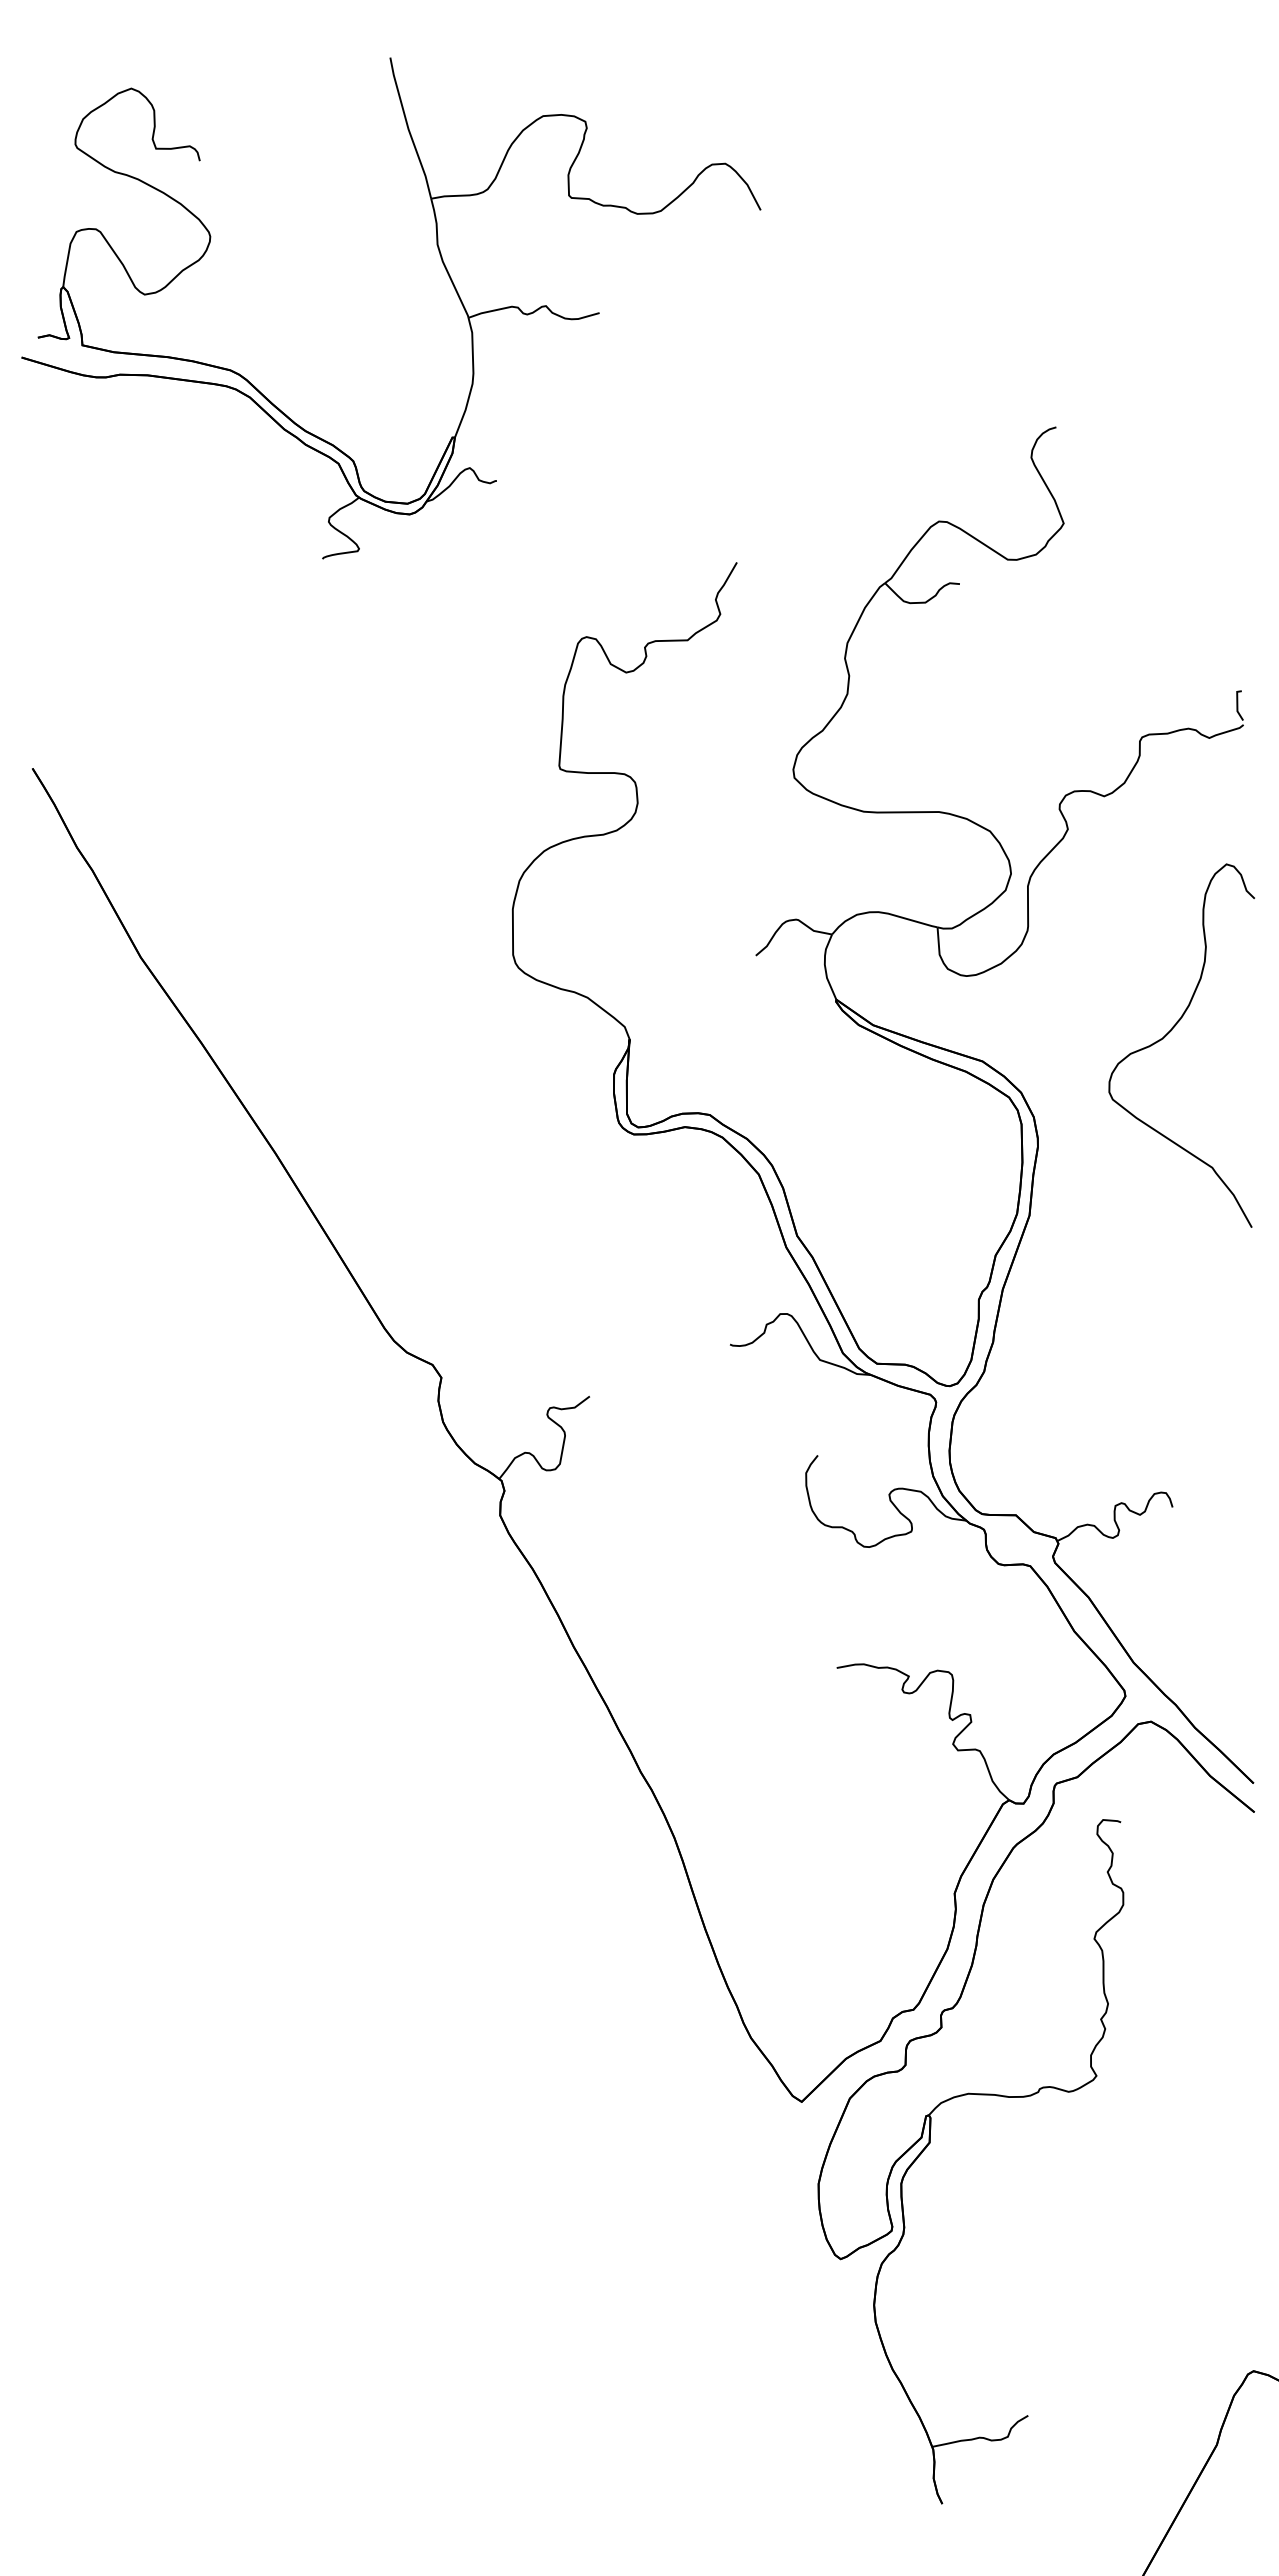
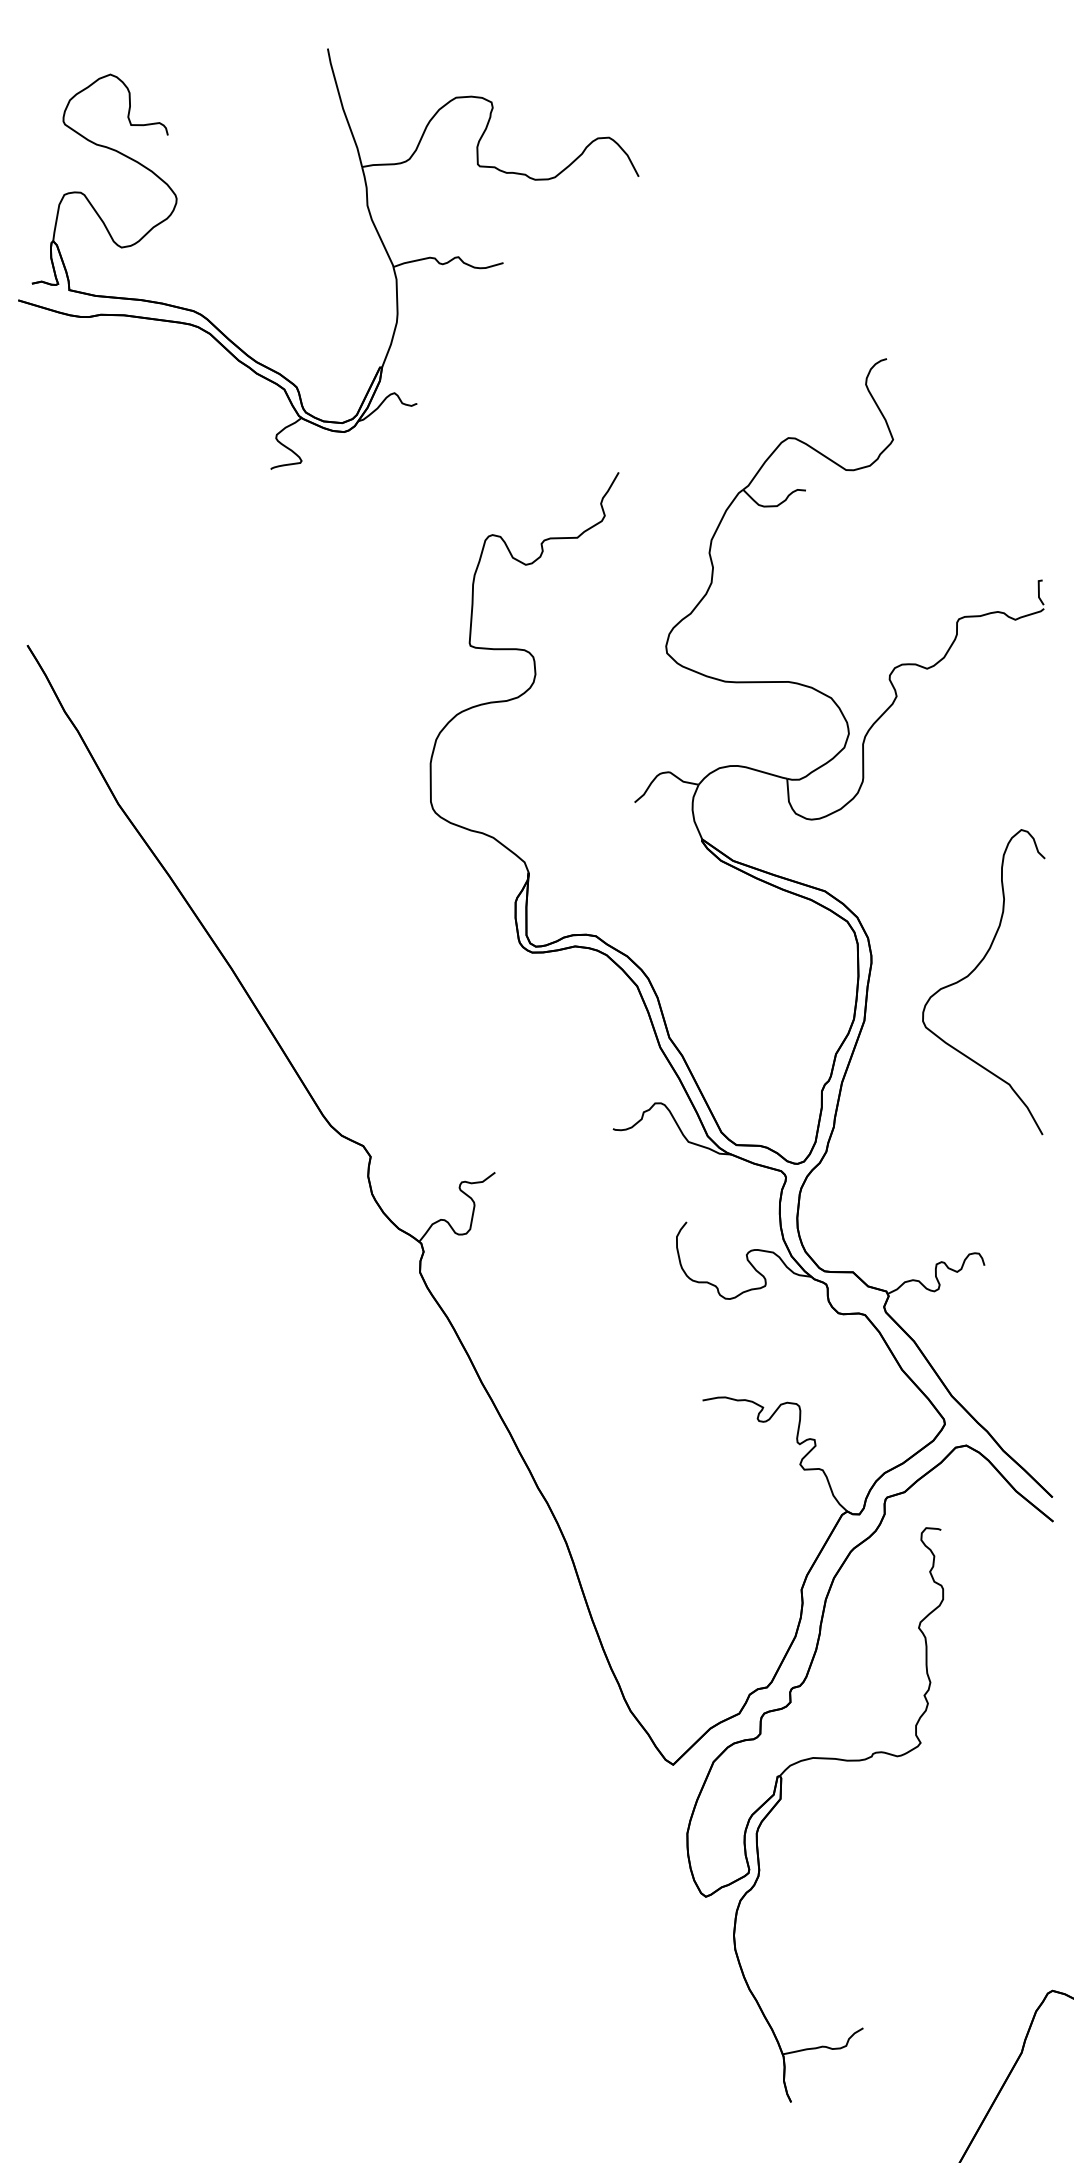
curve: (1169, 1033) -> (973, 971), moved

